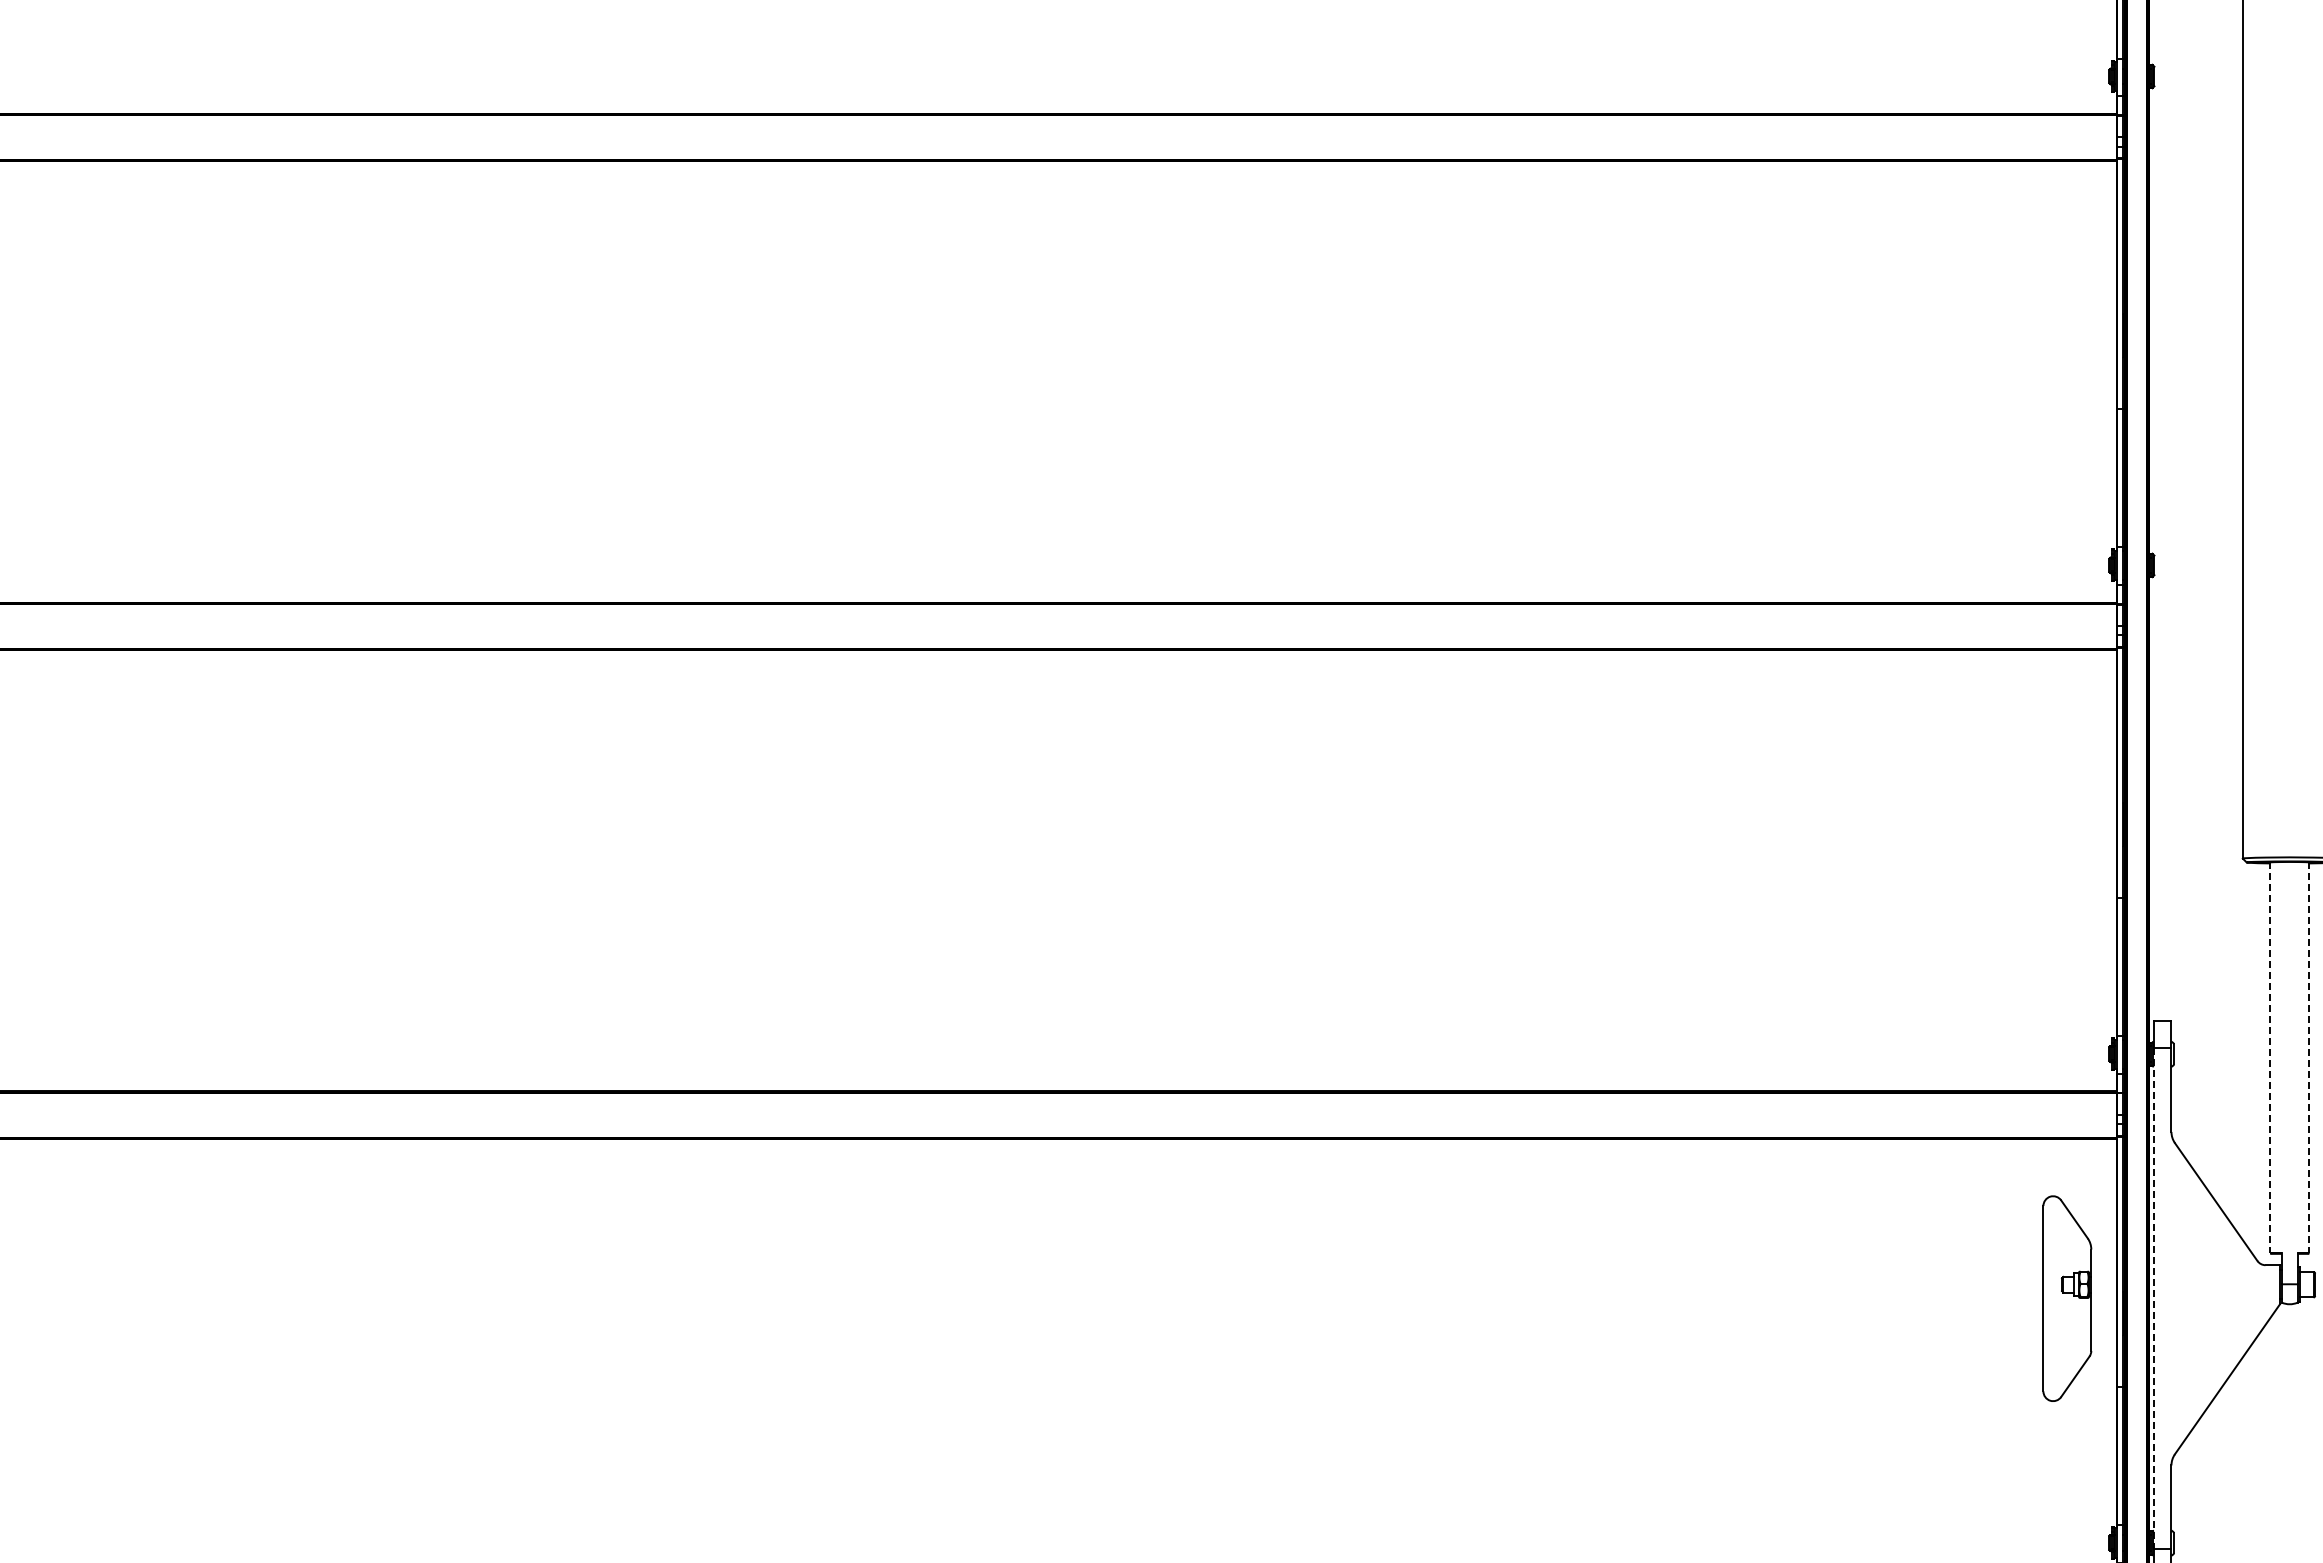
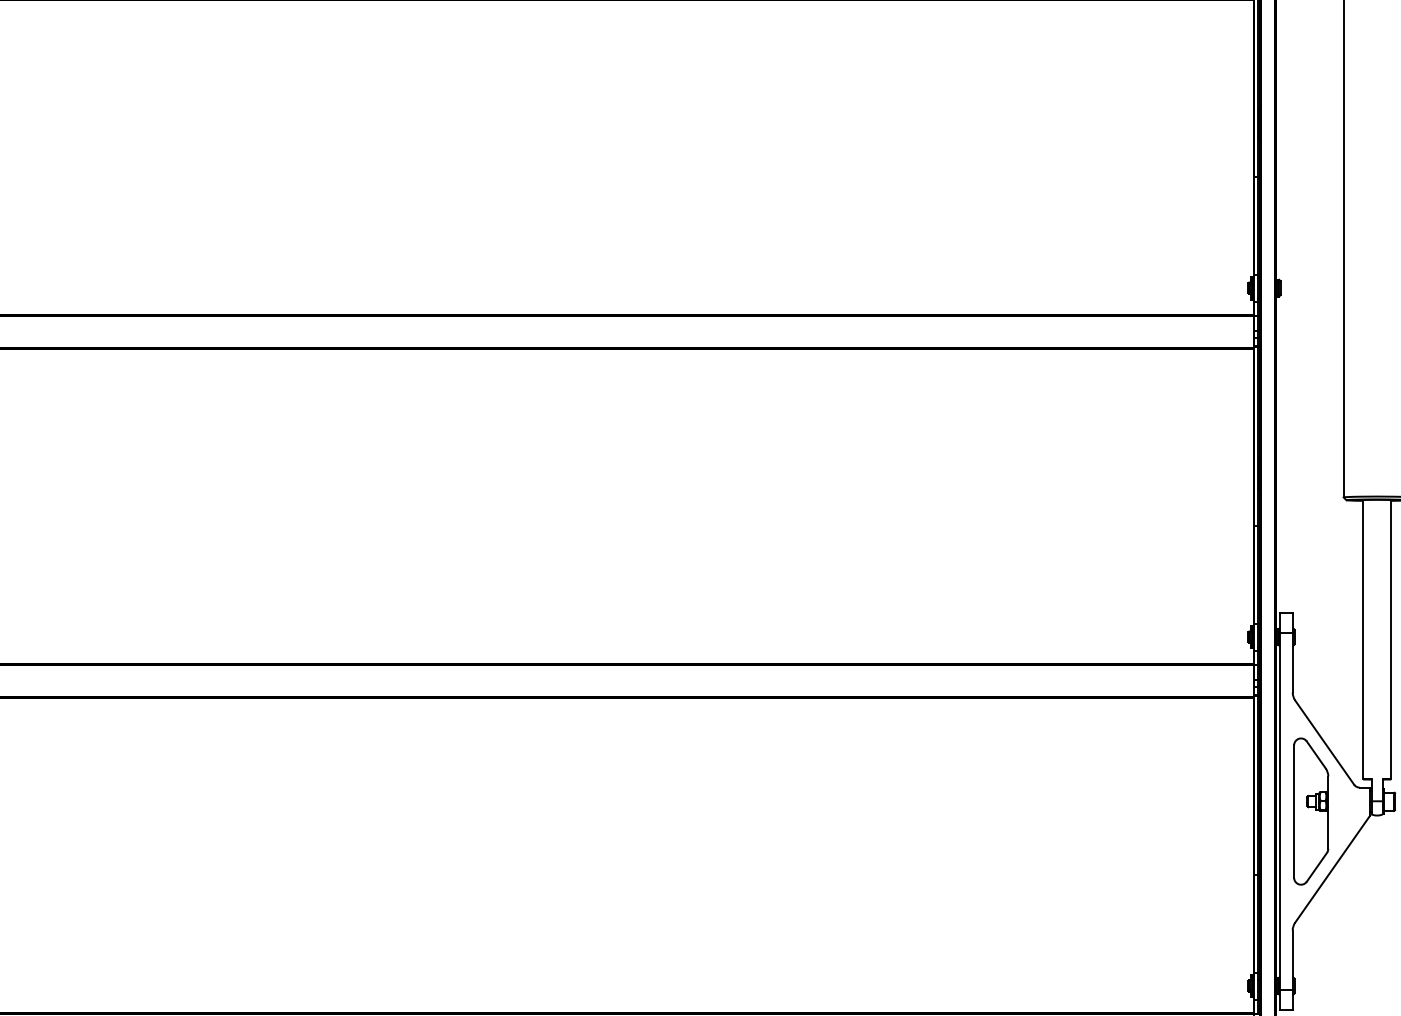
line: (2270, 1057) -> (1363, 639), dashed -> solid
line: (2309, 1057) -> (1391, 639), dashed -> solid
part: (2067, 1298) -> (1311, 811), moved
line: (2153, 1299) -> (1279, 812), dashed -> solid

